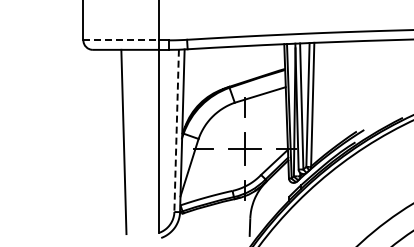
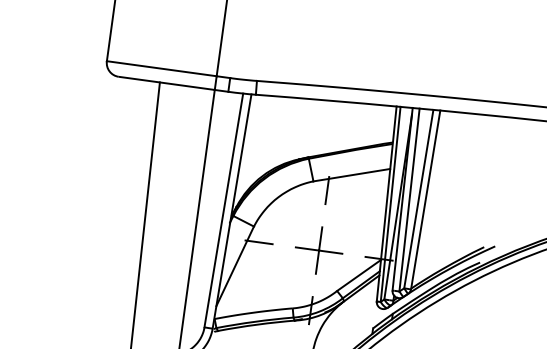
line: (121, 40) -> (161, 68), dashed -> solid
line: (176, 131) -> (223, 211), dashed -> solid

